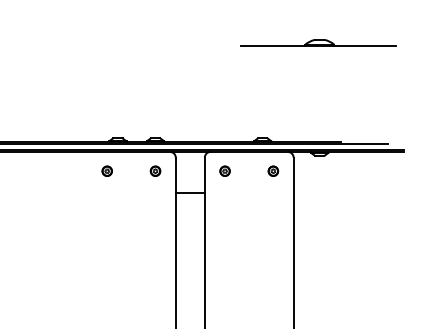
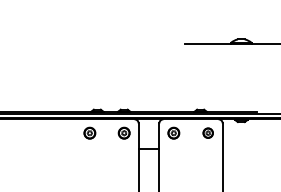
part: (106, 170) -> (89, 132), size x1.6
part: (155, 170) -> (124, 132), size x1.6
part: (224, 170) -> (173, 132), size x1.6
part: (273, 170) -> (208, 132), size x1.4

